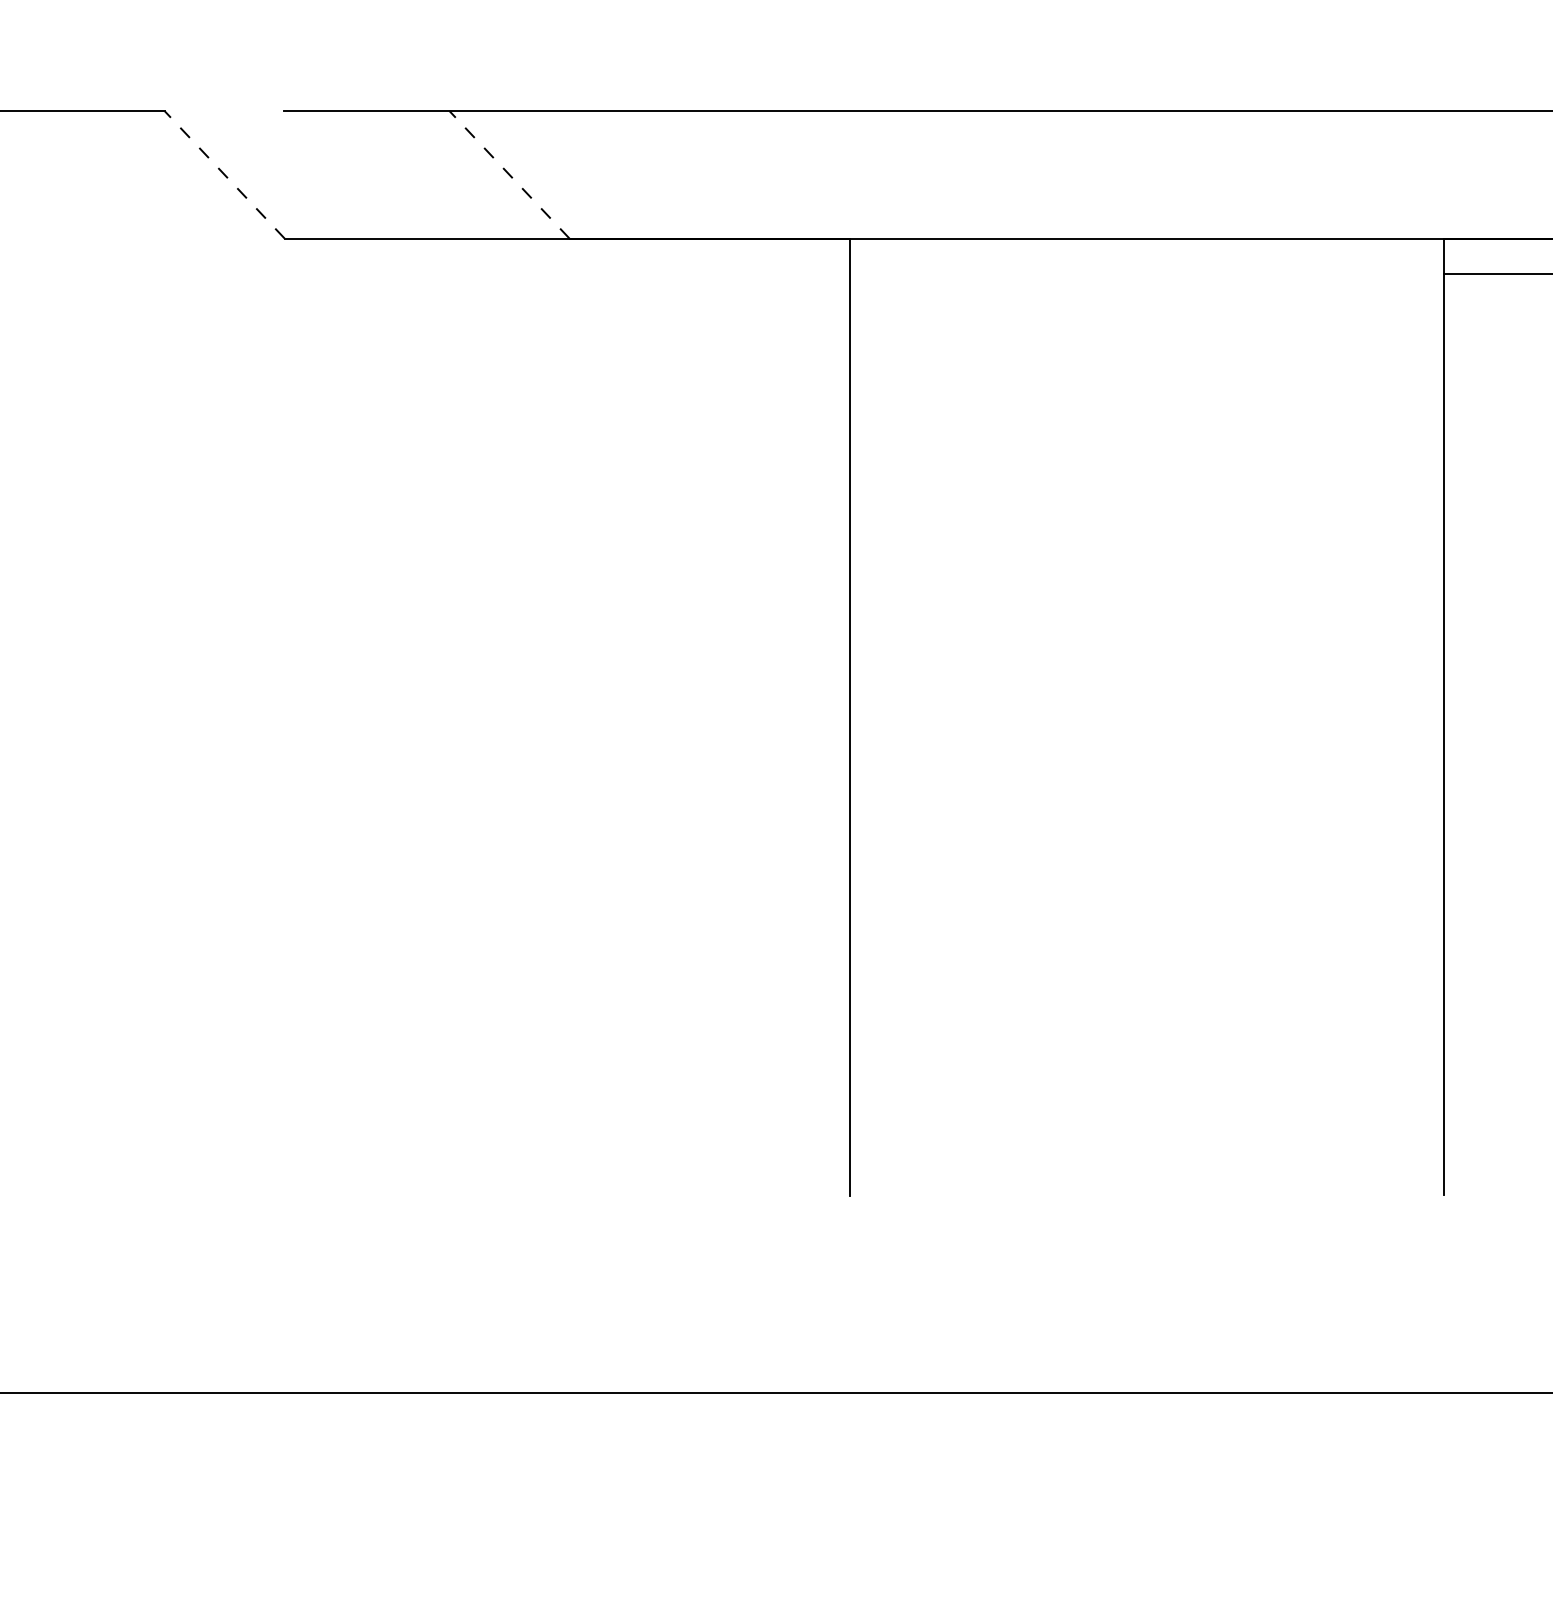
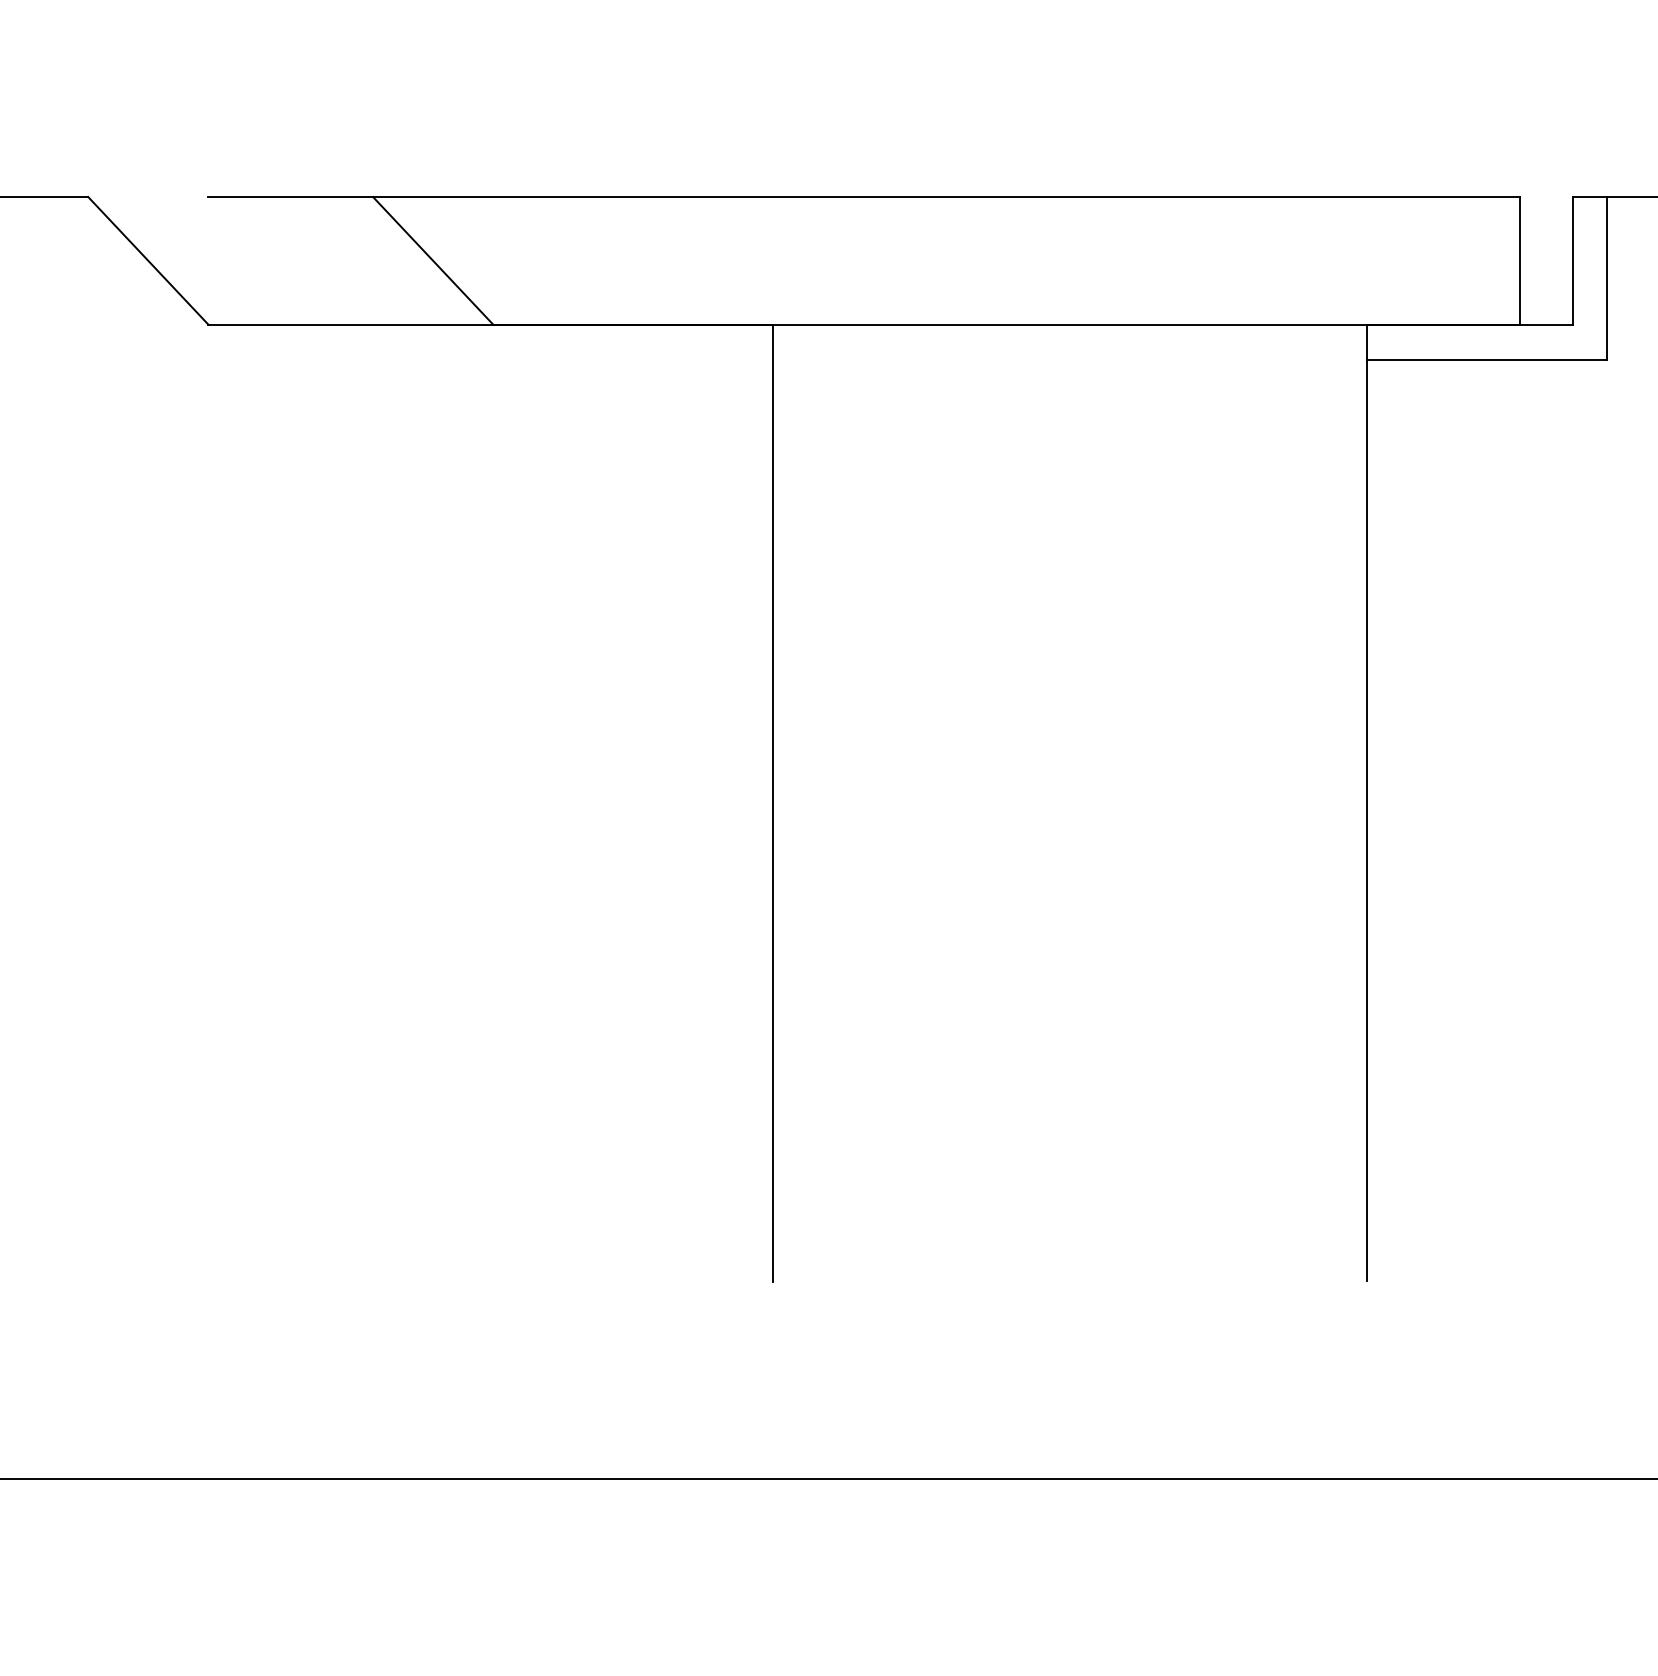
line: (224, 174) -> (148, 260), dashed -> solid
line: (509, 174) -> (433, 260), dashed -> solid

